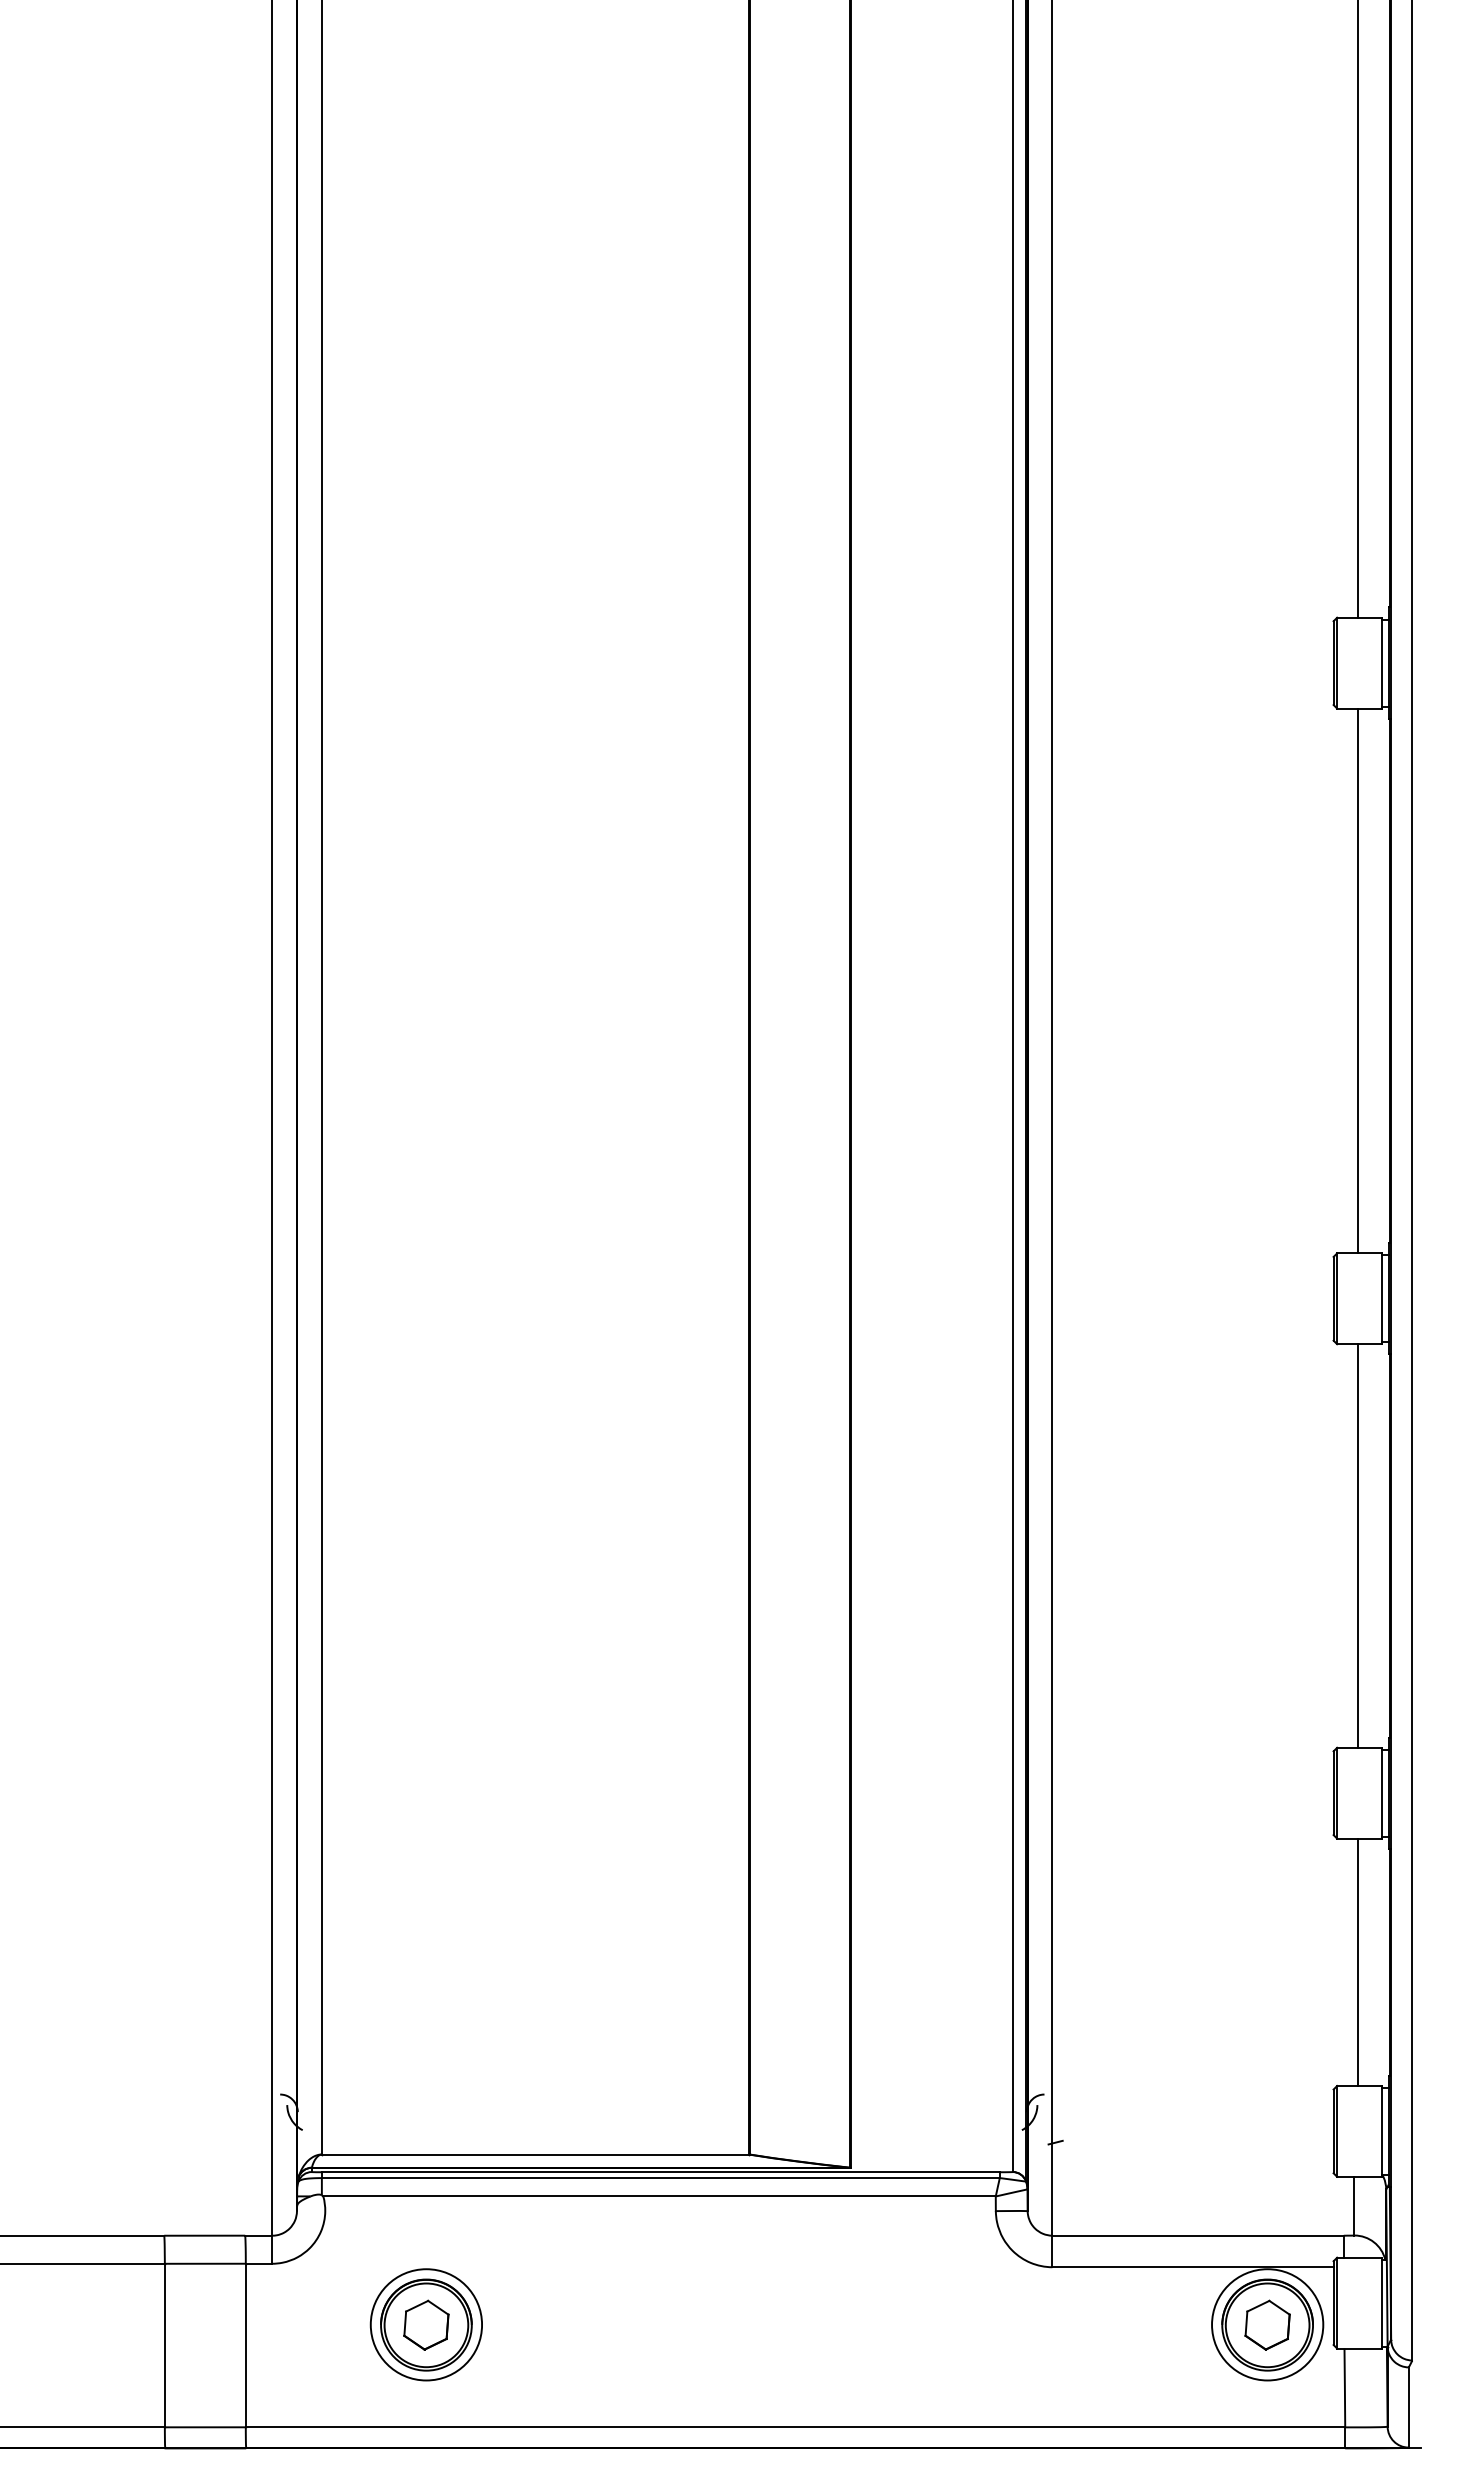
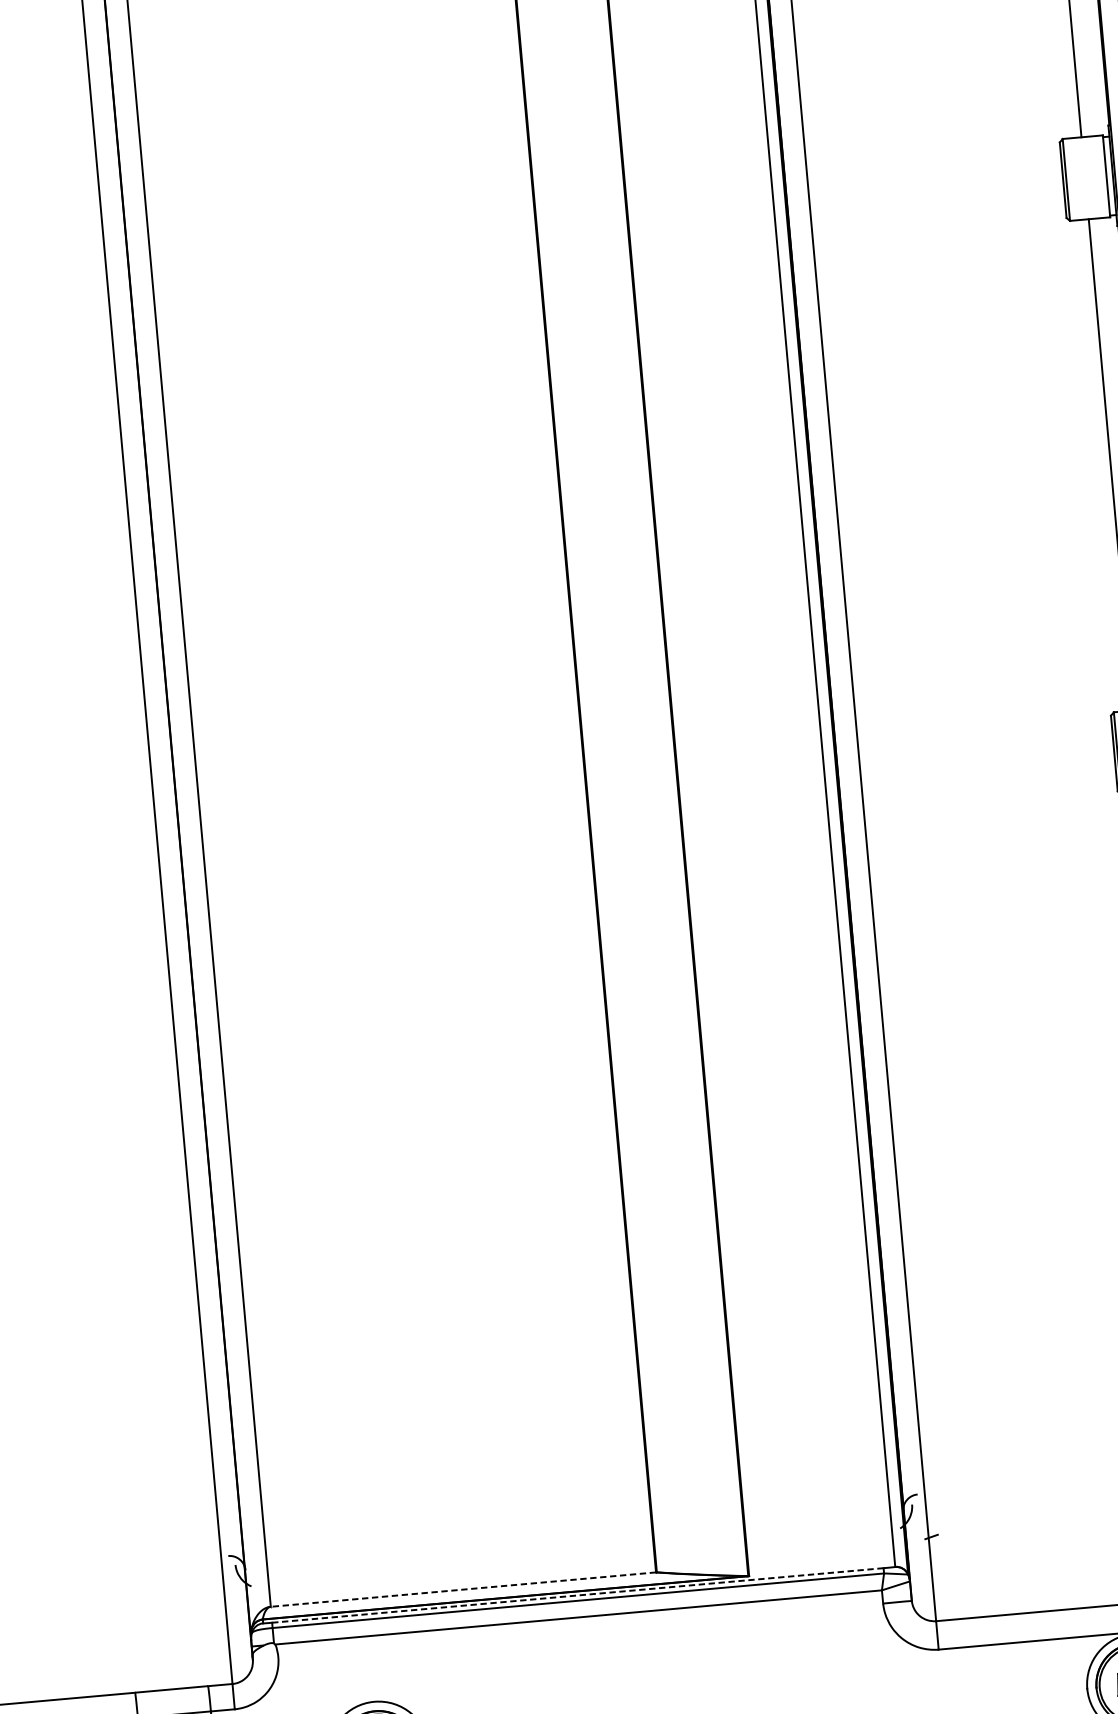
line: (535, 2154) -> (463, 1589), solid -> dashed
line: (660, 2172) -> (577, 1595), solid -> dashed

